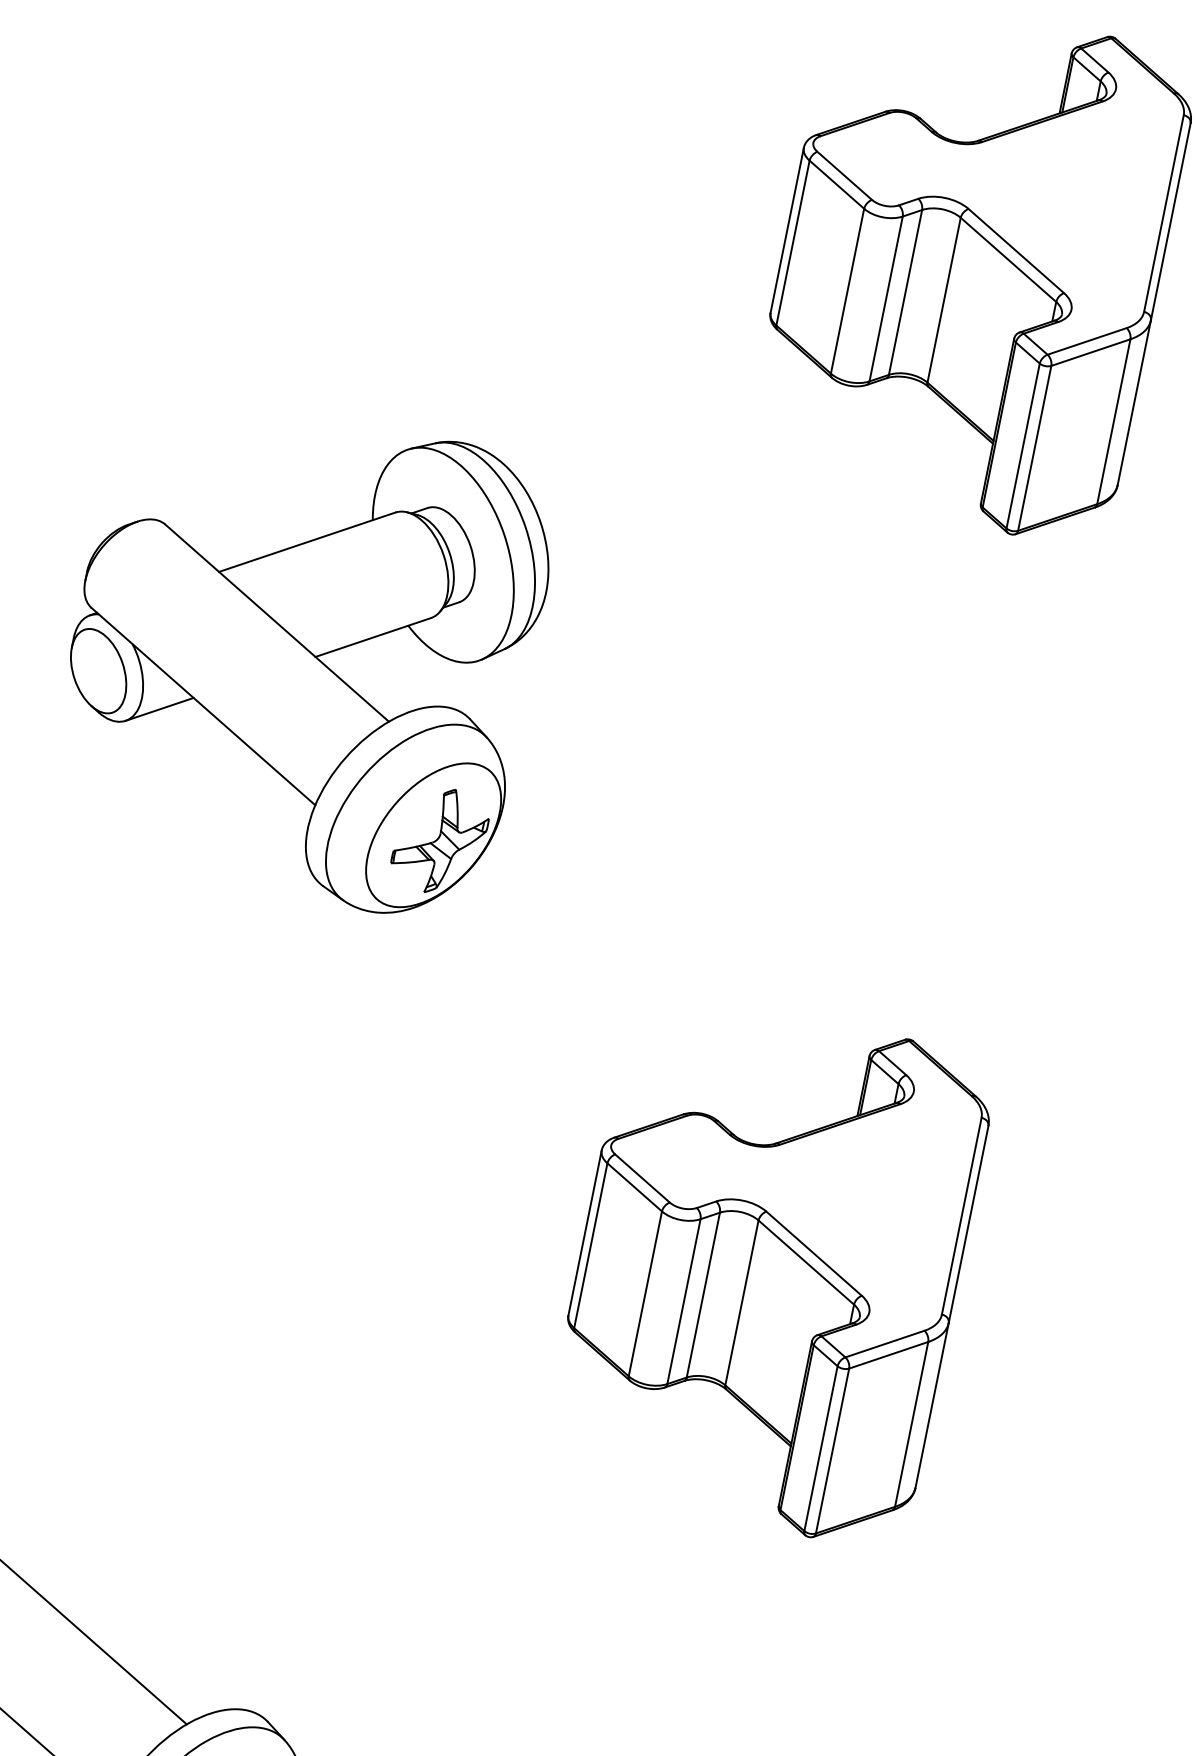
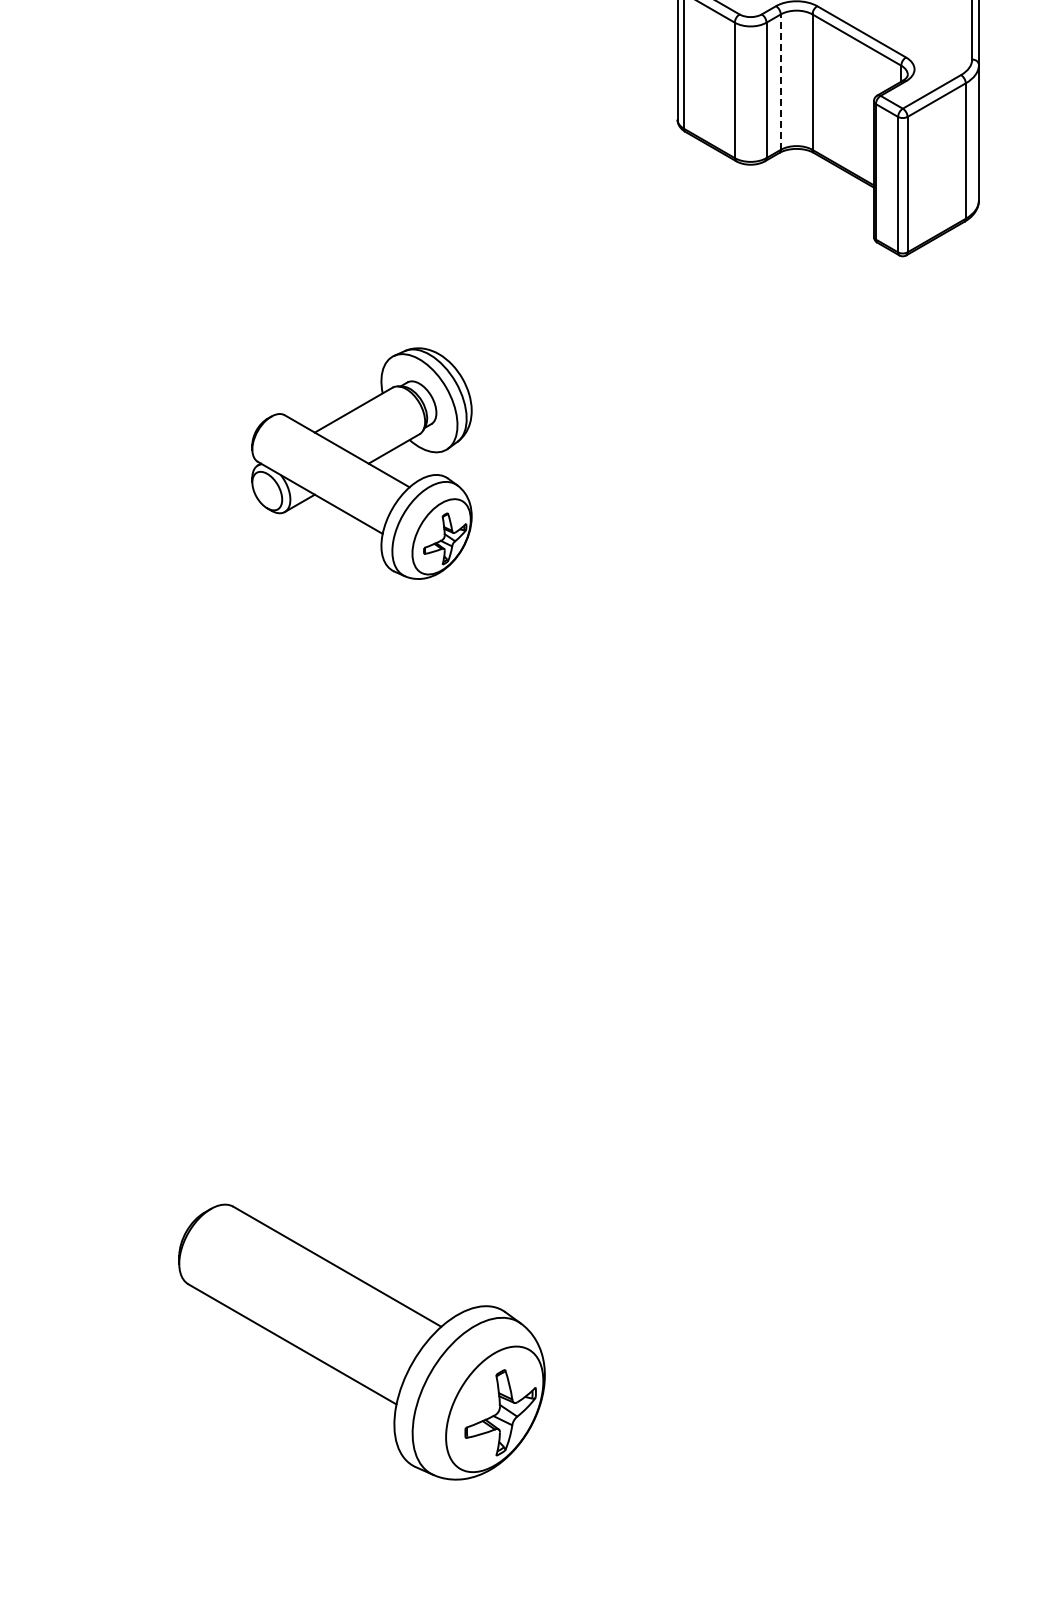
line: (905, 292) -> (780, 82), solid -> dashed
part: (301, 653) -> (361, 463), size x0.6
part: (767, 1269) -> (827, 875), removed

